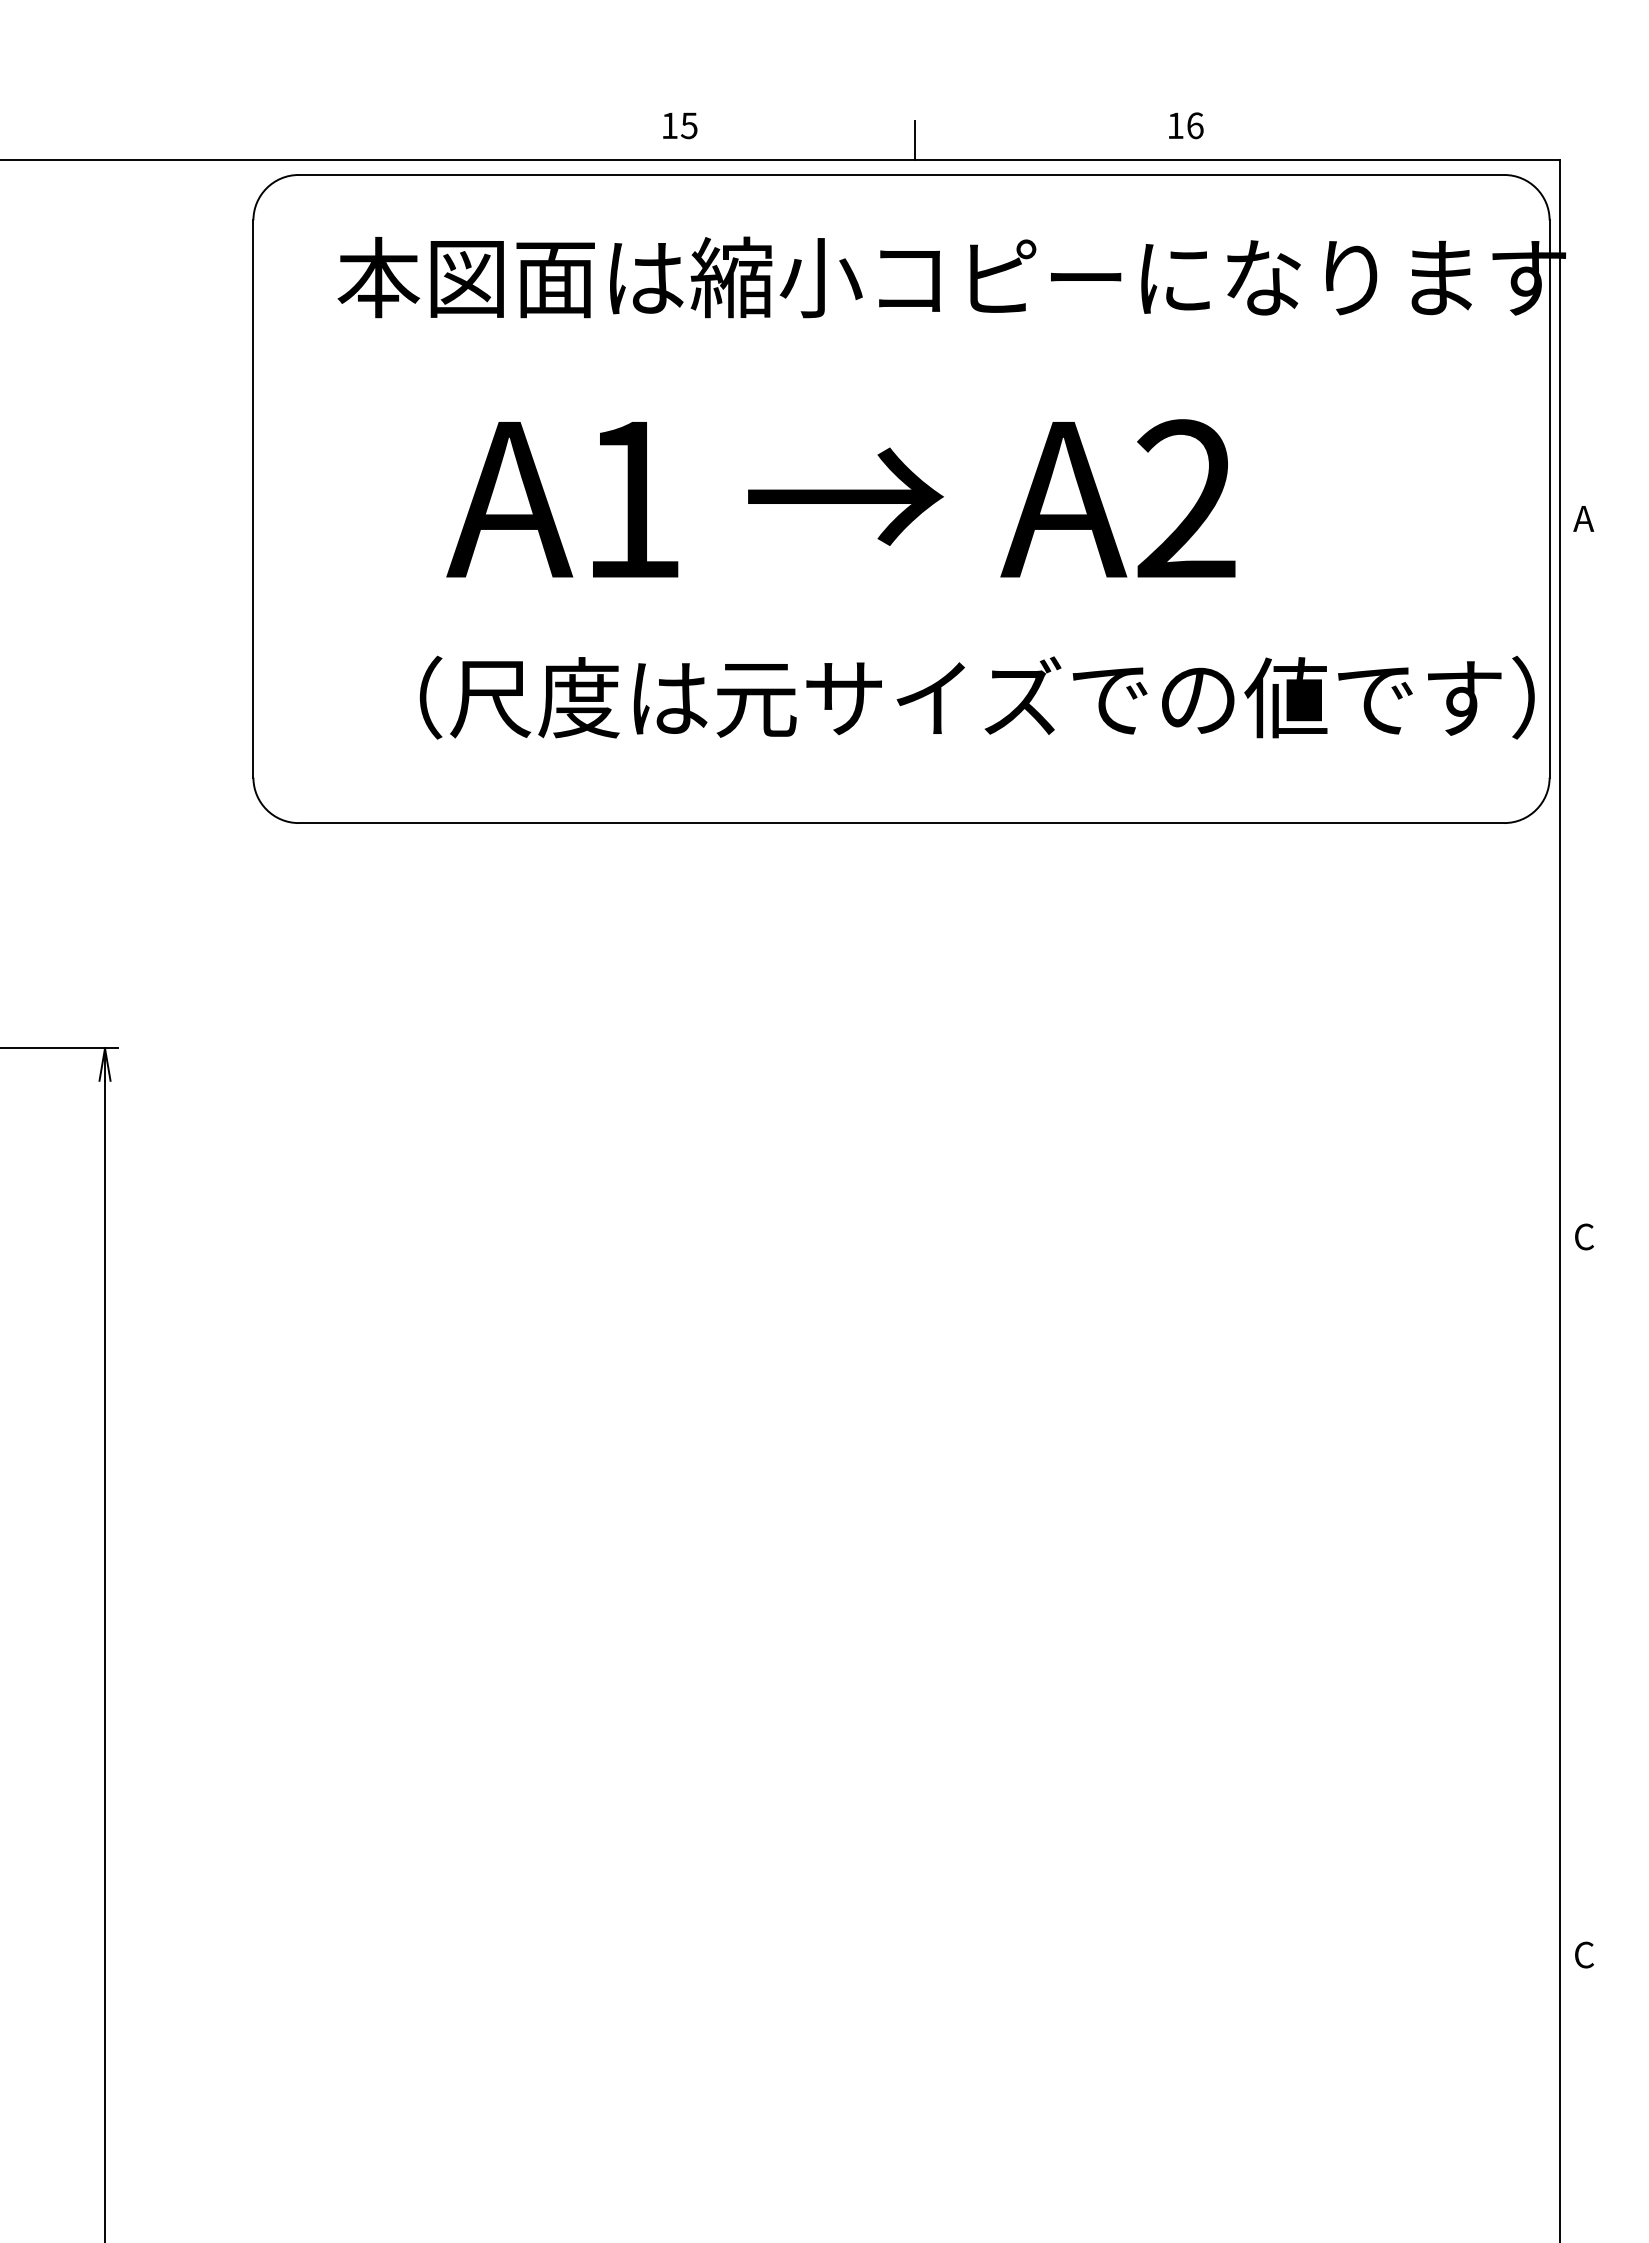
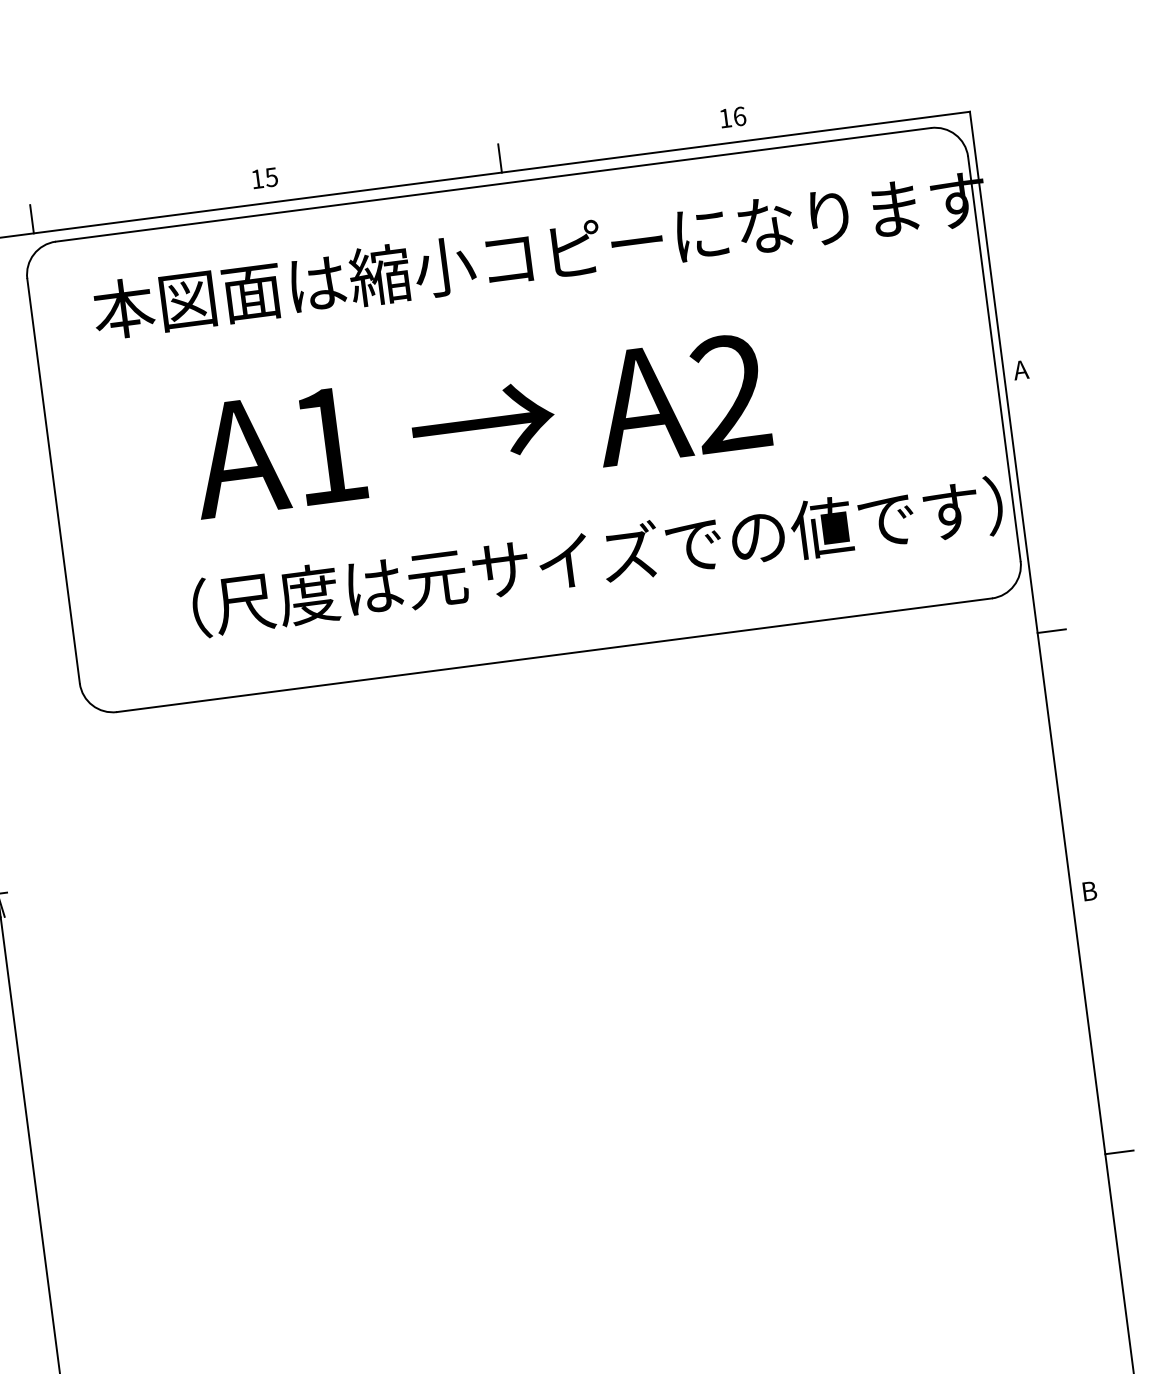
text: (680, 125) -> (265, 177), moved
text: (1186, 125) -> (733, 117), moved
line: (270, 139) -> (32, 218), added
line: (1579, 877) -> (1051, 630), added
text: (1584, 1236) -> (1089, 890), C -> B
line: (1579, 1596) -> (1119, 1152), added

